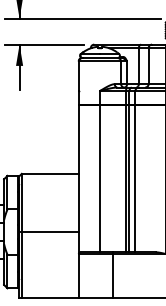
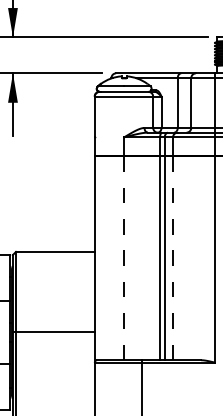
line: (100, 178) -> (124, 258), solid -> dashed
line: (135, 178) -> (173, 258), solid -> dashed

